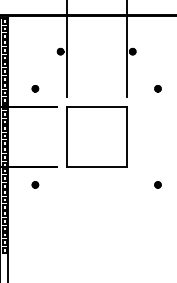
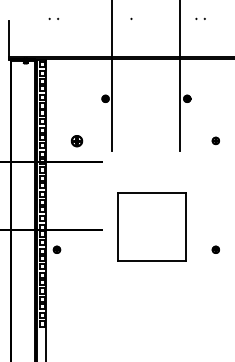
part: (34, 88) -> (76, 140), size x1.6
part: (95, 136) -> (151, 226), moved
part: (34, 184) -> (56, 249), moved

